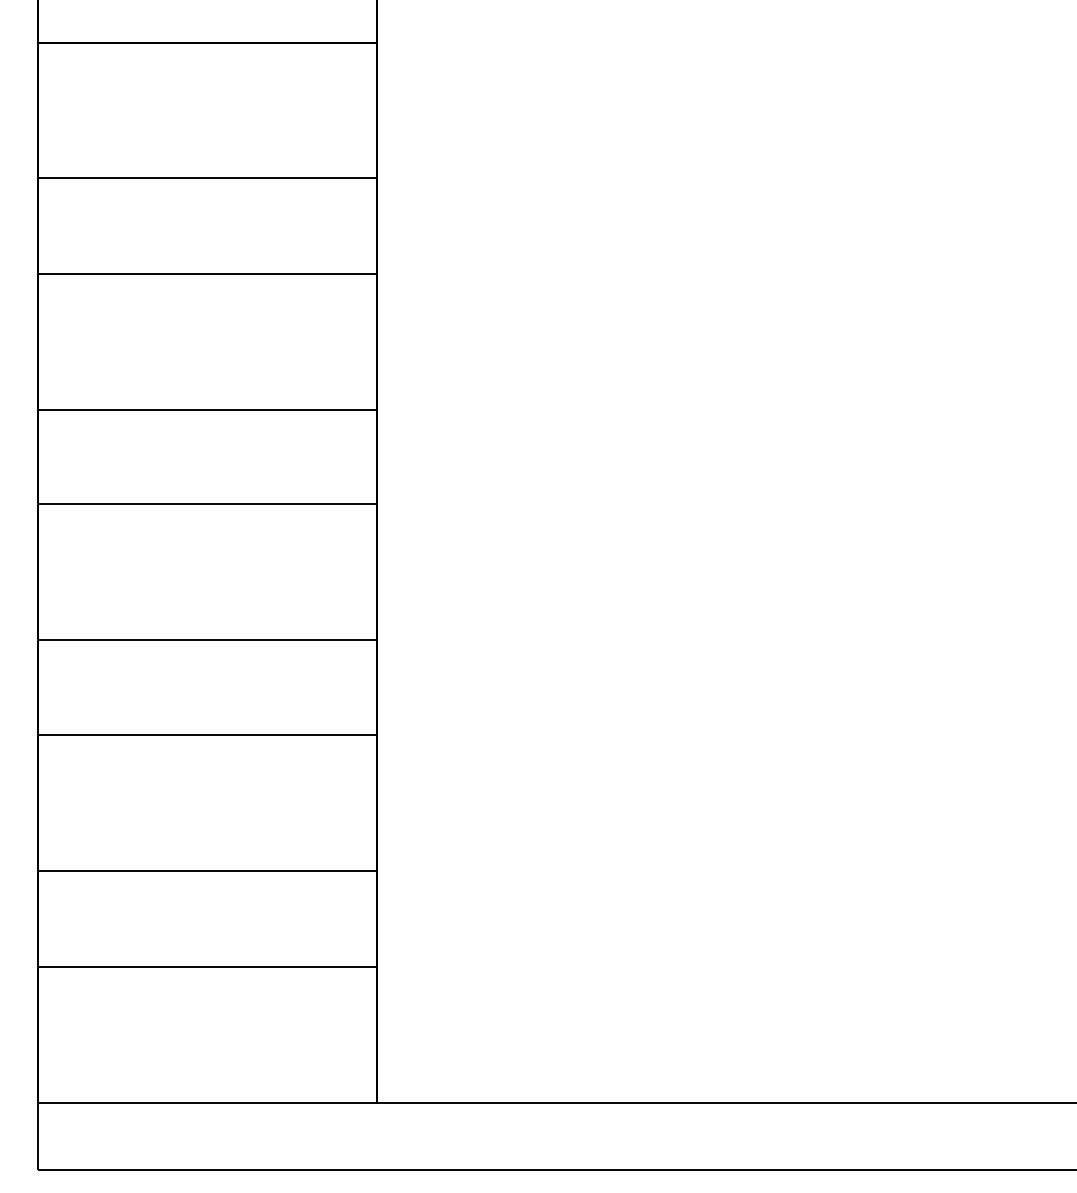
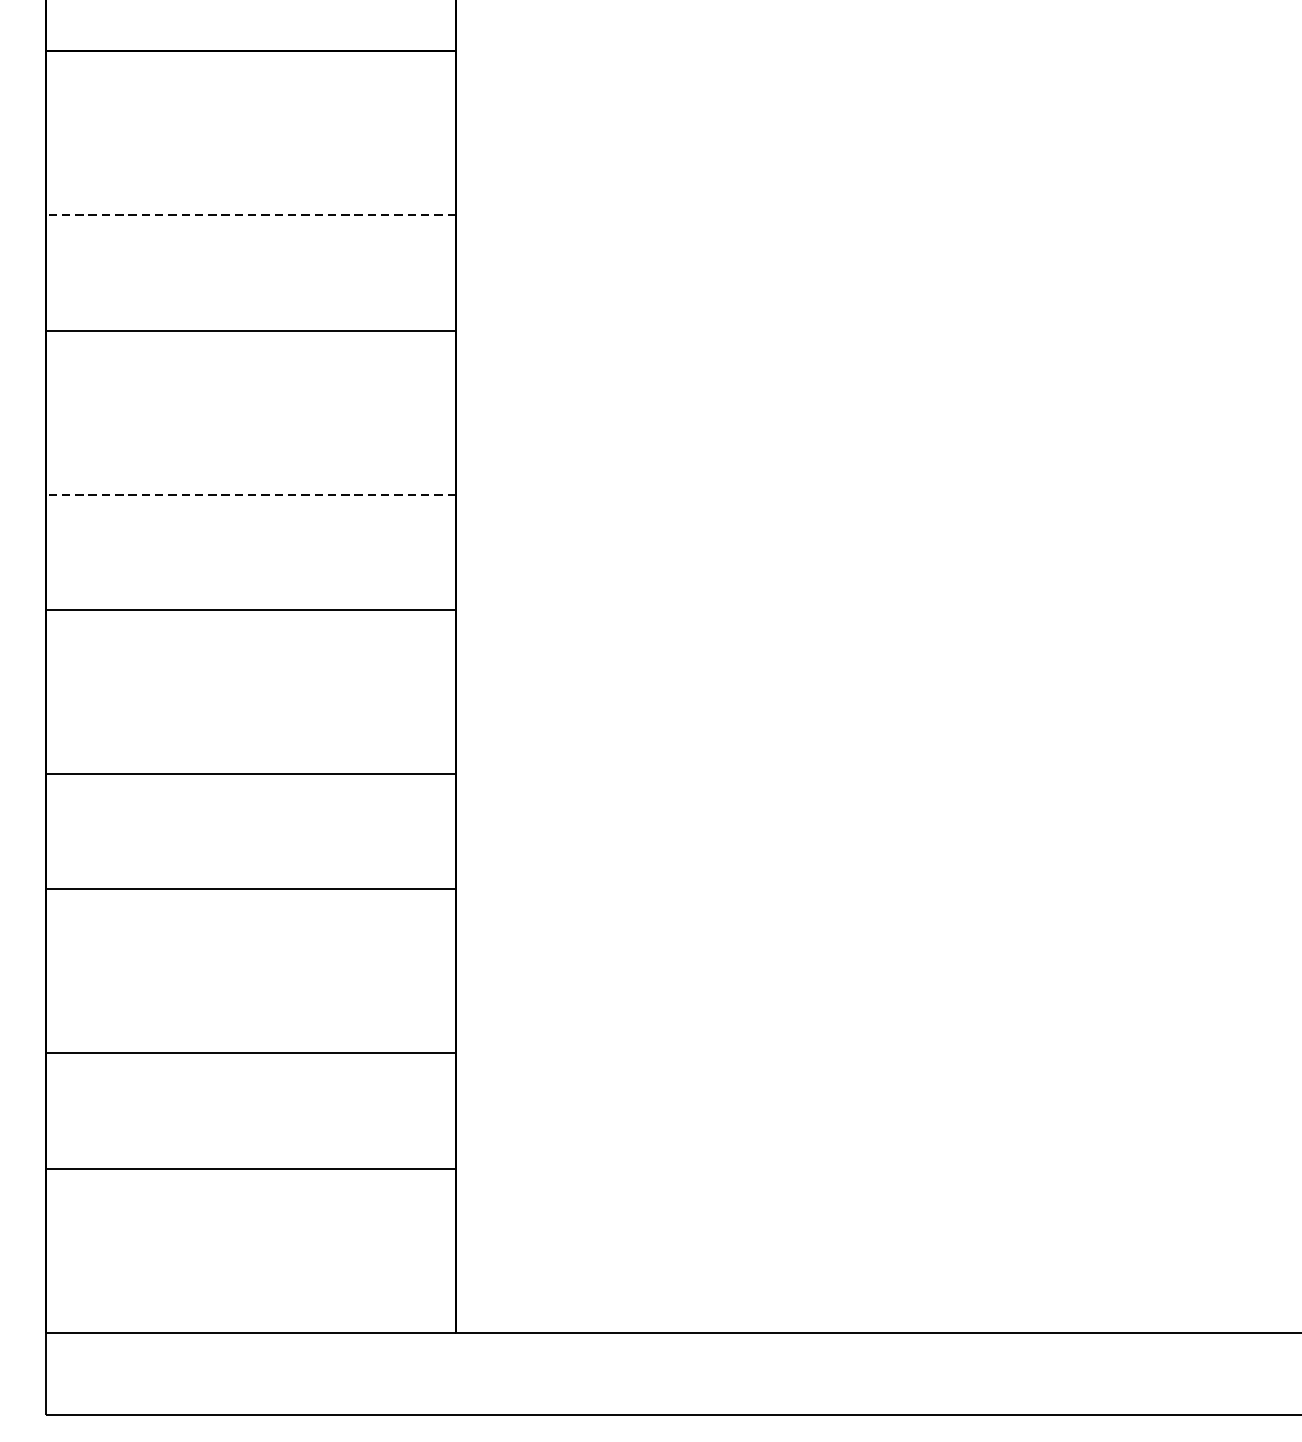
line: (207, 177) -> (250, 214), solid -> dashed
line: (207, 409) -> (250, 494), solid -> dashed

